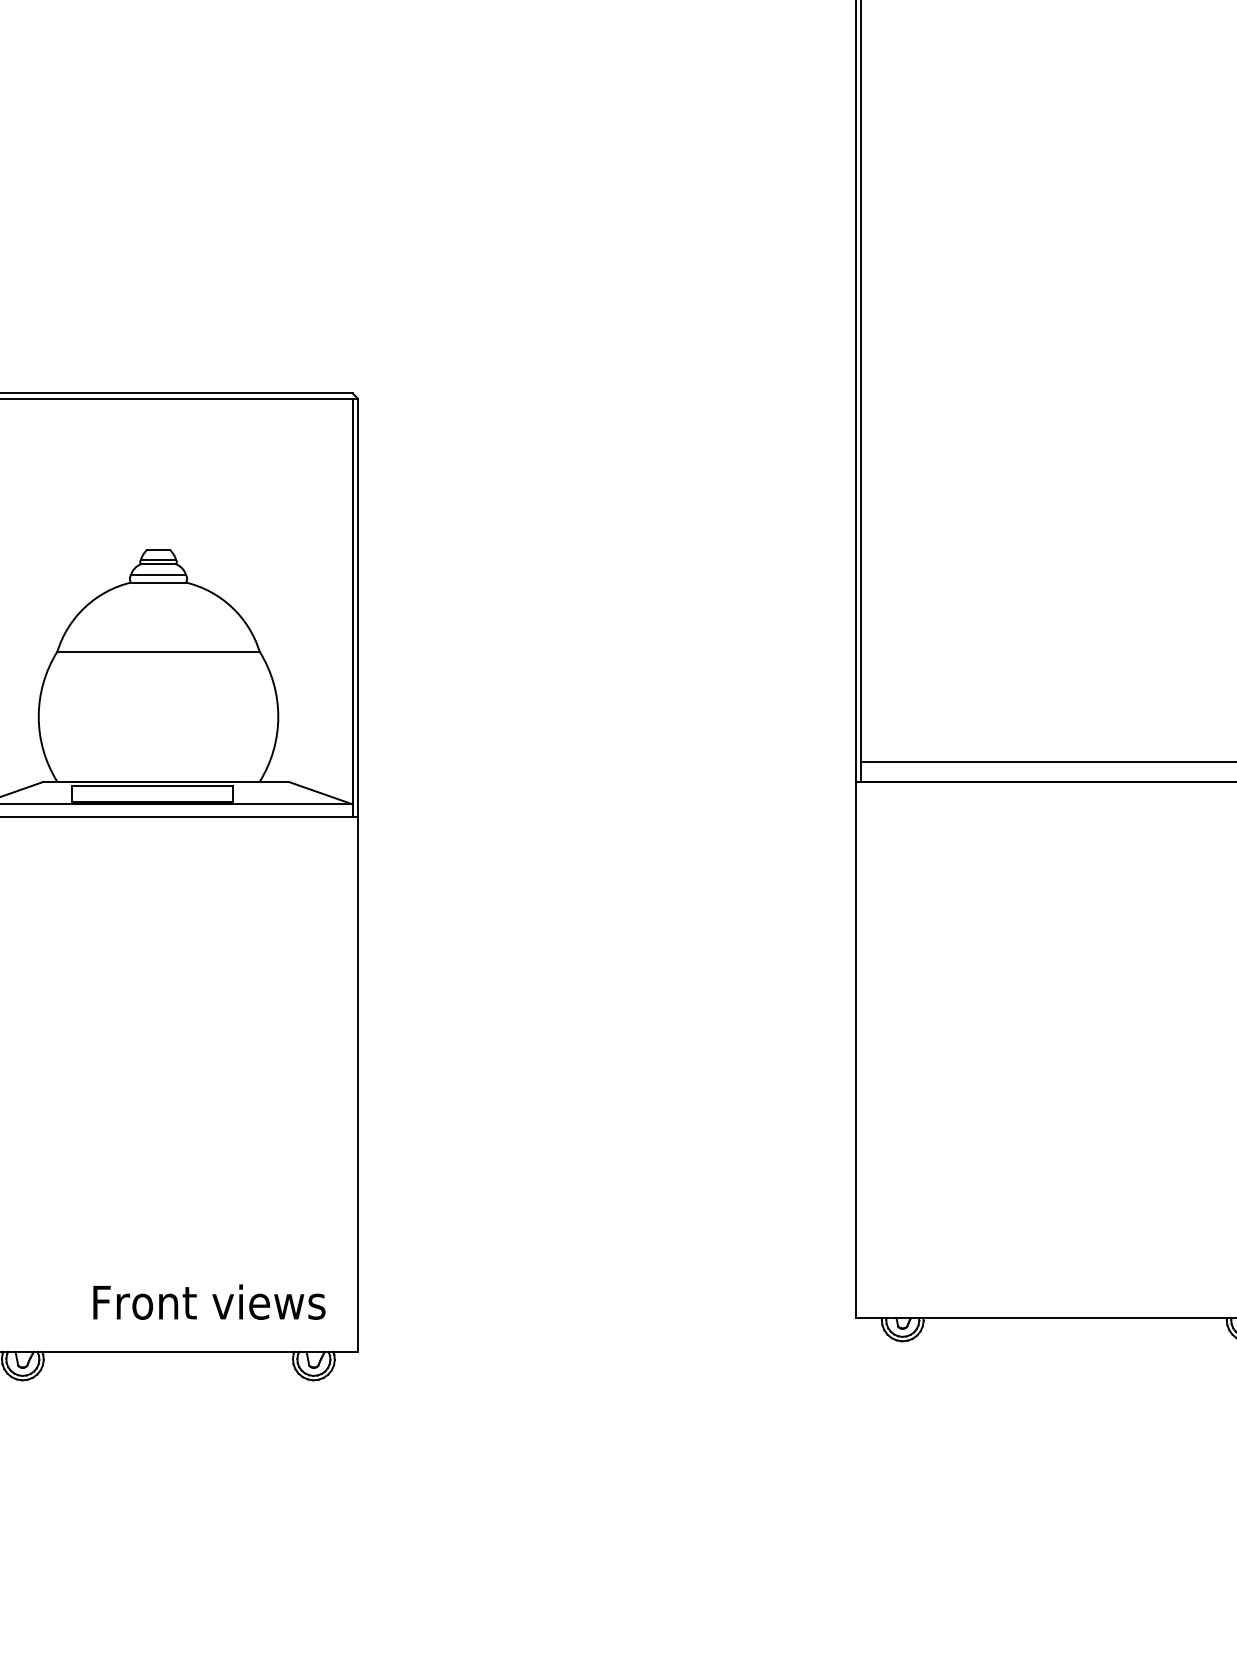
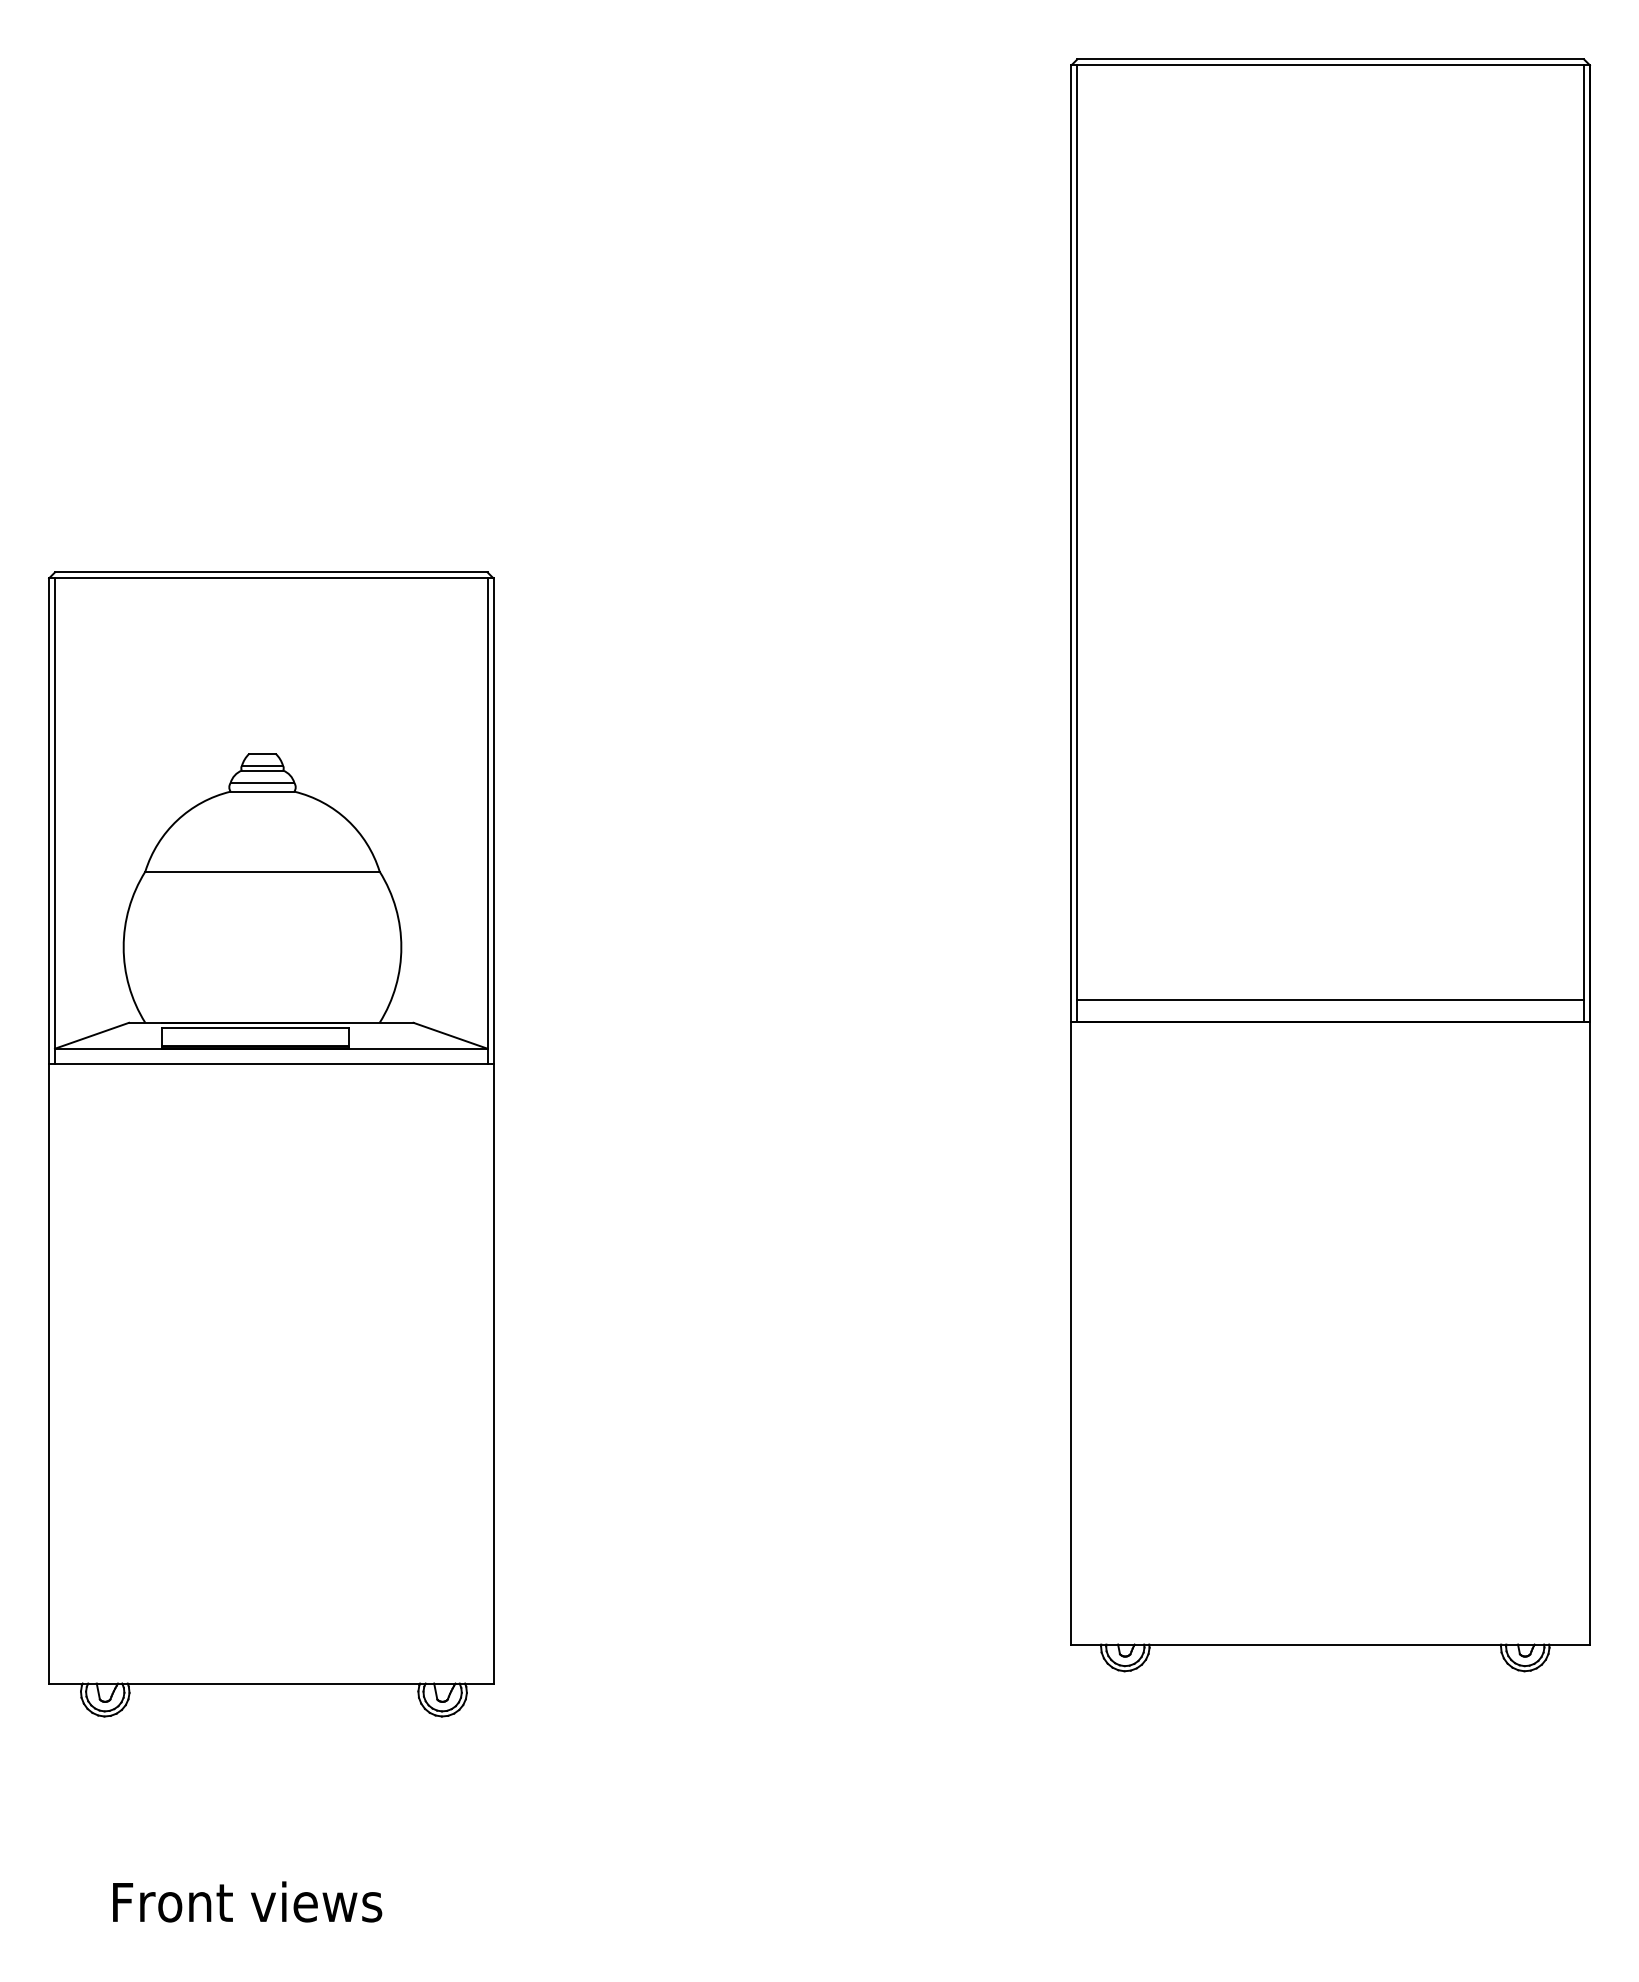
text: (209, 1301) -> (247, 1901), moved

